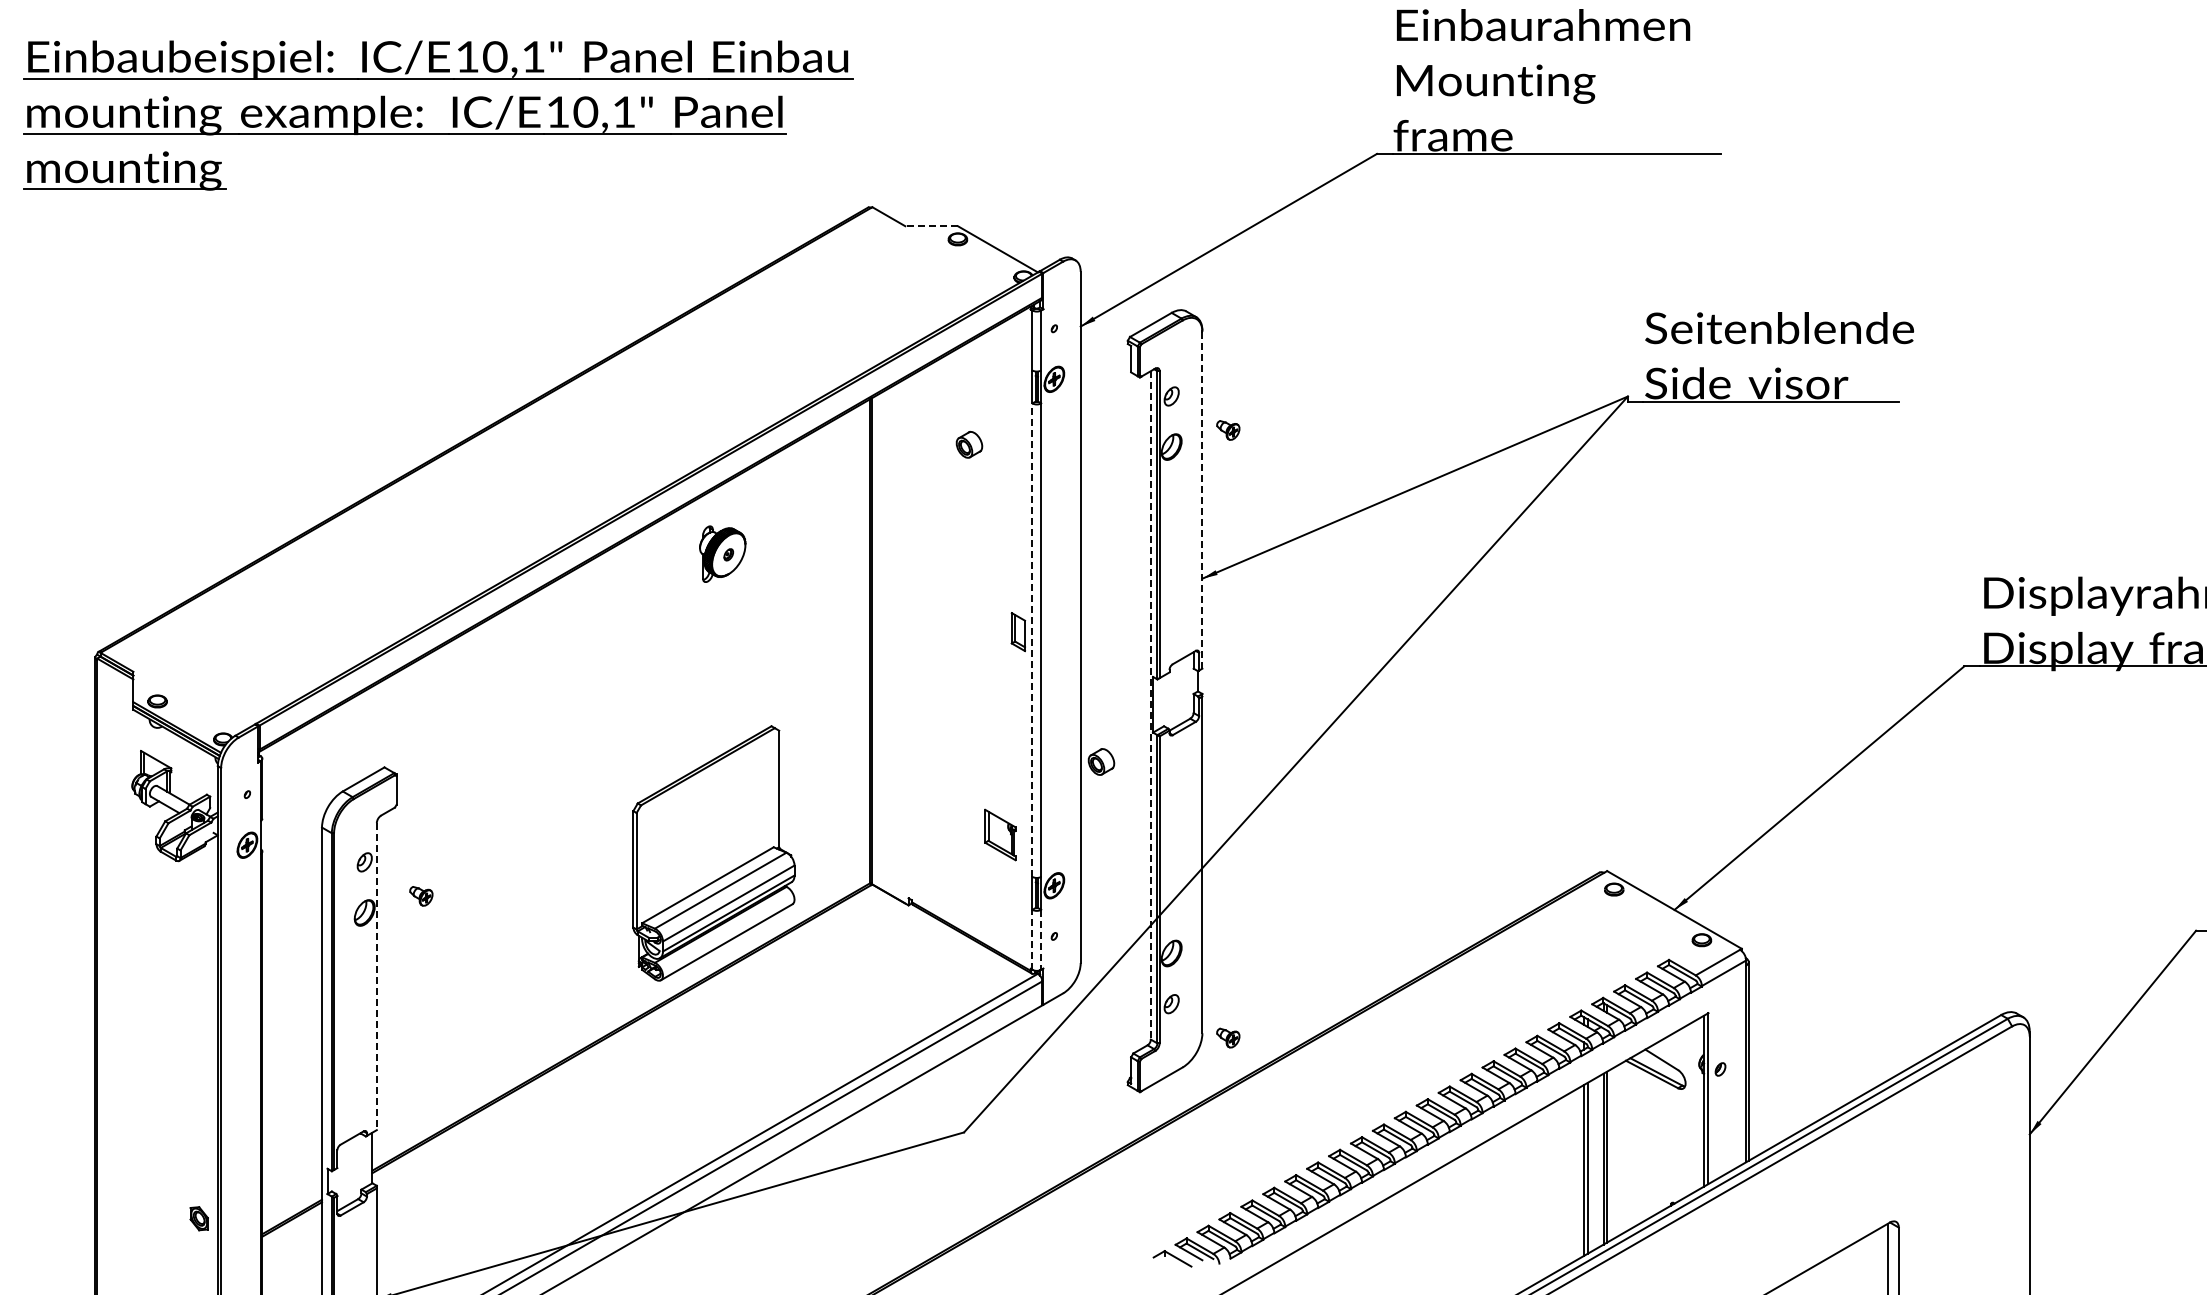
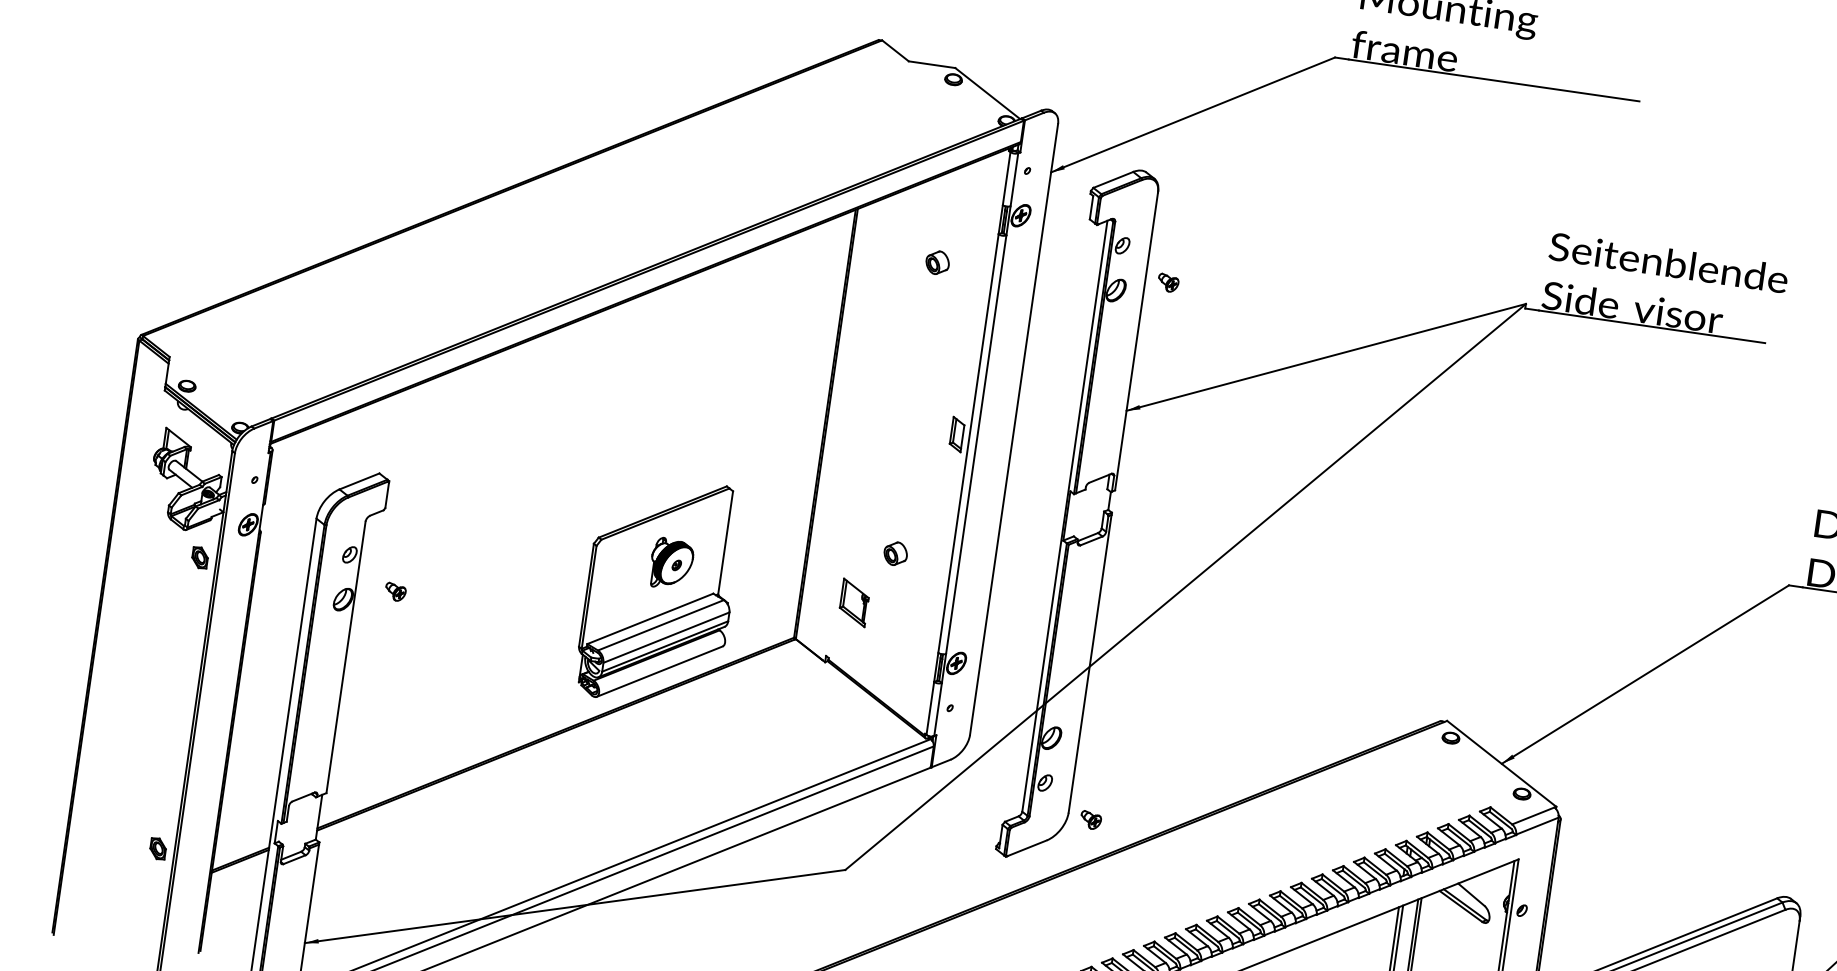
line: (931, 226) -> (931, 64), dashed -> solid
line: (1202, 500) -> (1136, 341), dashed -> solid
part: (722, 553) -> (671, 563), moved
line: (1032, 640) -> (968, 443), dashed -> solid
line: (1150, 705) -> (1064, 516), dashed -> solid
part: (1101, 761) -> (895, 553), moved
part: (1000, 834) -> (854, 602), moved
part: (198, 889) -> (199, 557), added
line: (1032, 939) -> (930, 708), dashed -> solid
line: (1041, 939) -> (938, 709), dashed -> solid
line: (376, 976) -> (345, 657), dashed -> solid

